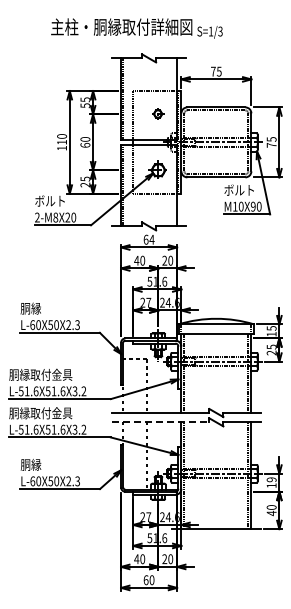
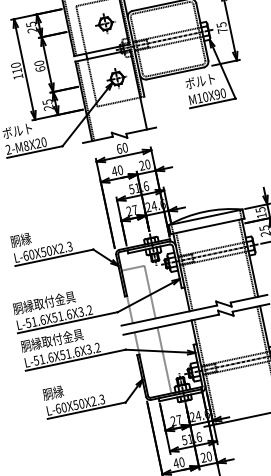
text: (85, 105) -> (32, 30), 55 -> 25
part: (157, 113) -> (104, 23), size x1.67
text: (151, 239) -> (124, 147), 64 -> 60
line: (160, 422) -> (171, 324), dashed -> solid

